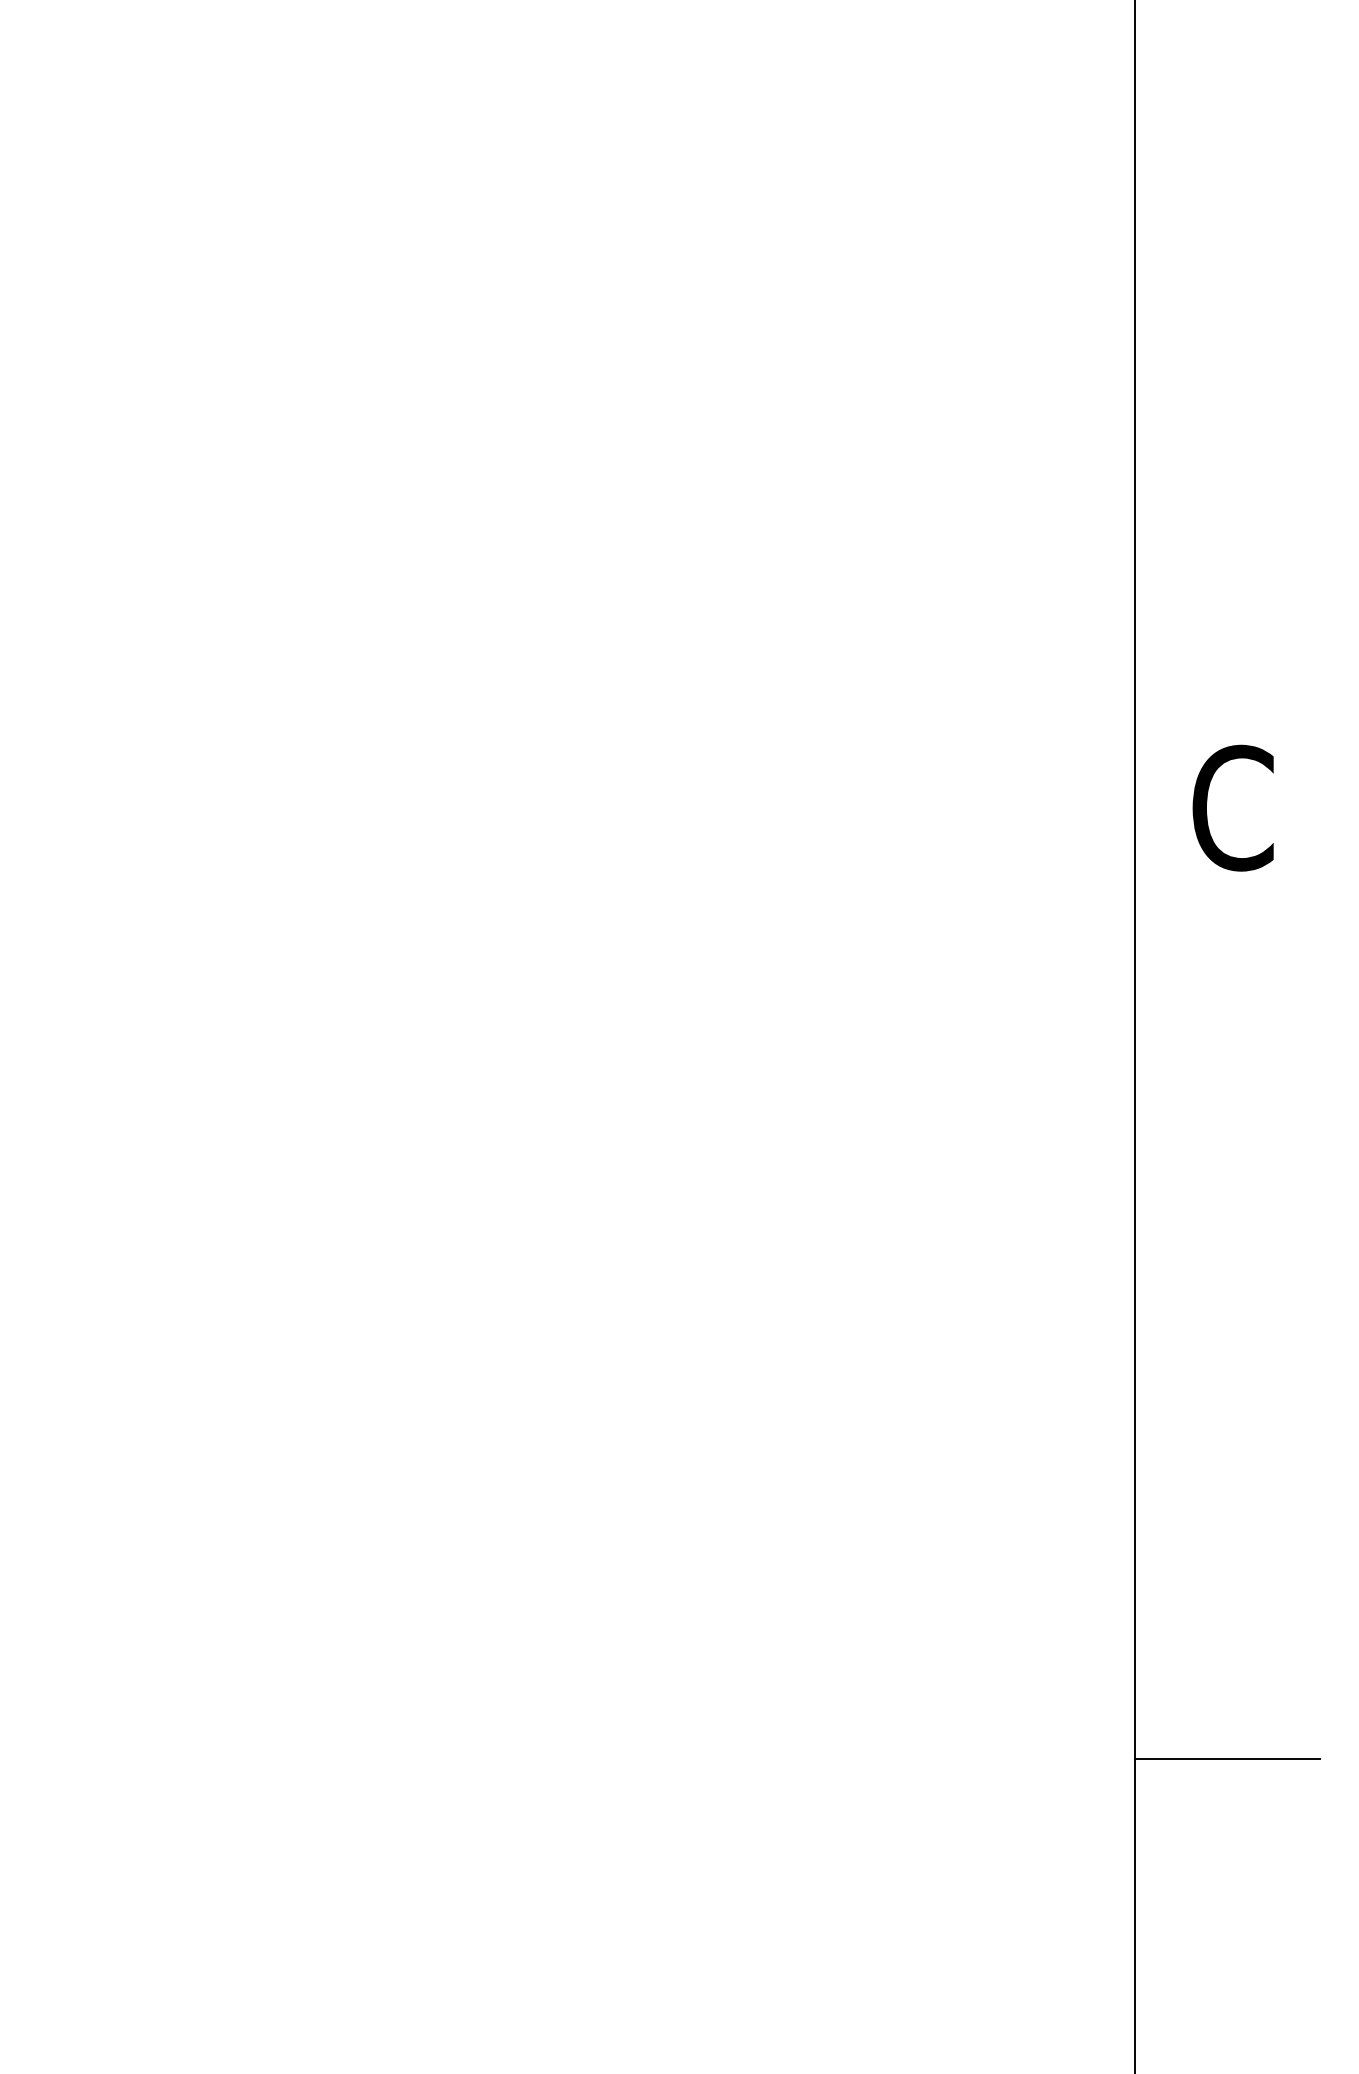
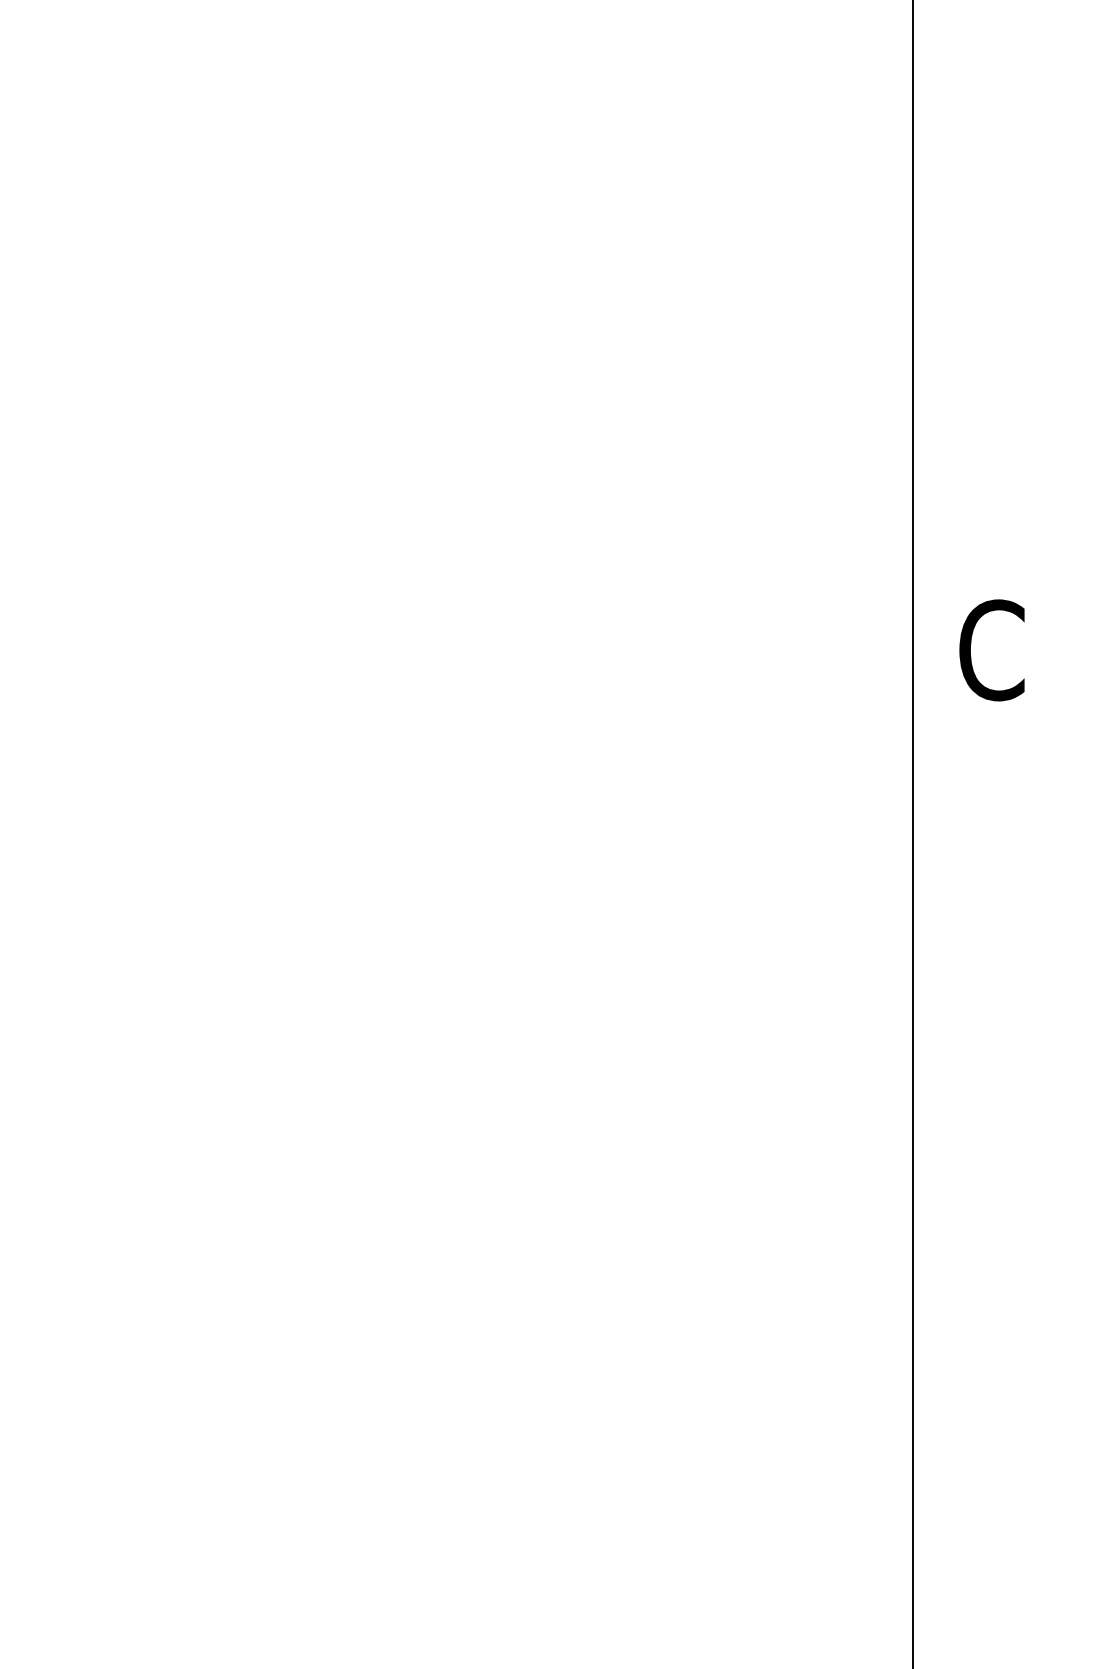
line: (1226, 1759) -> (986, 1415), removed

